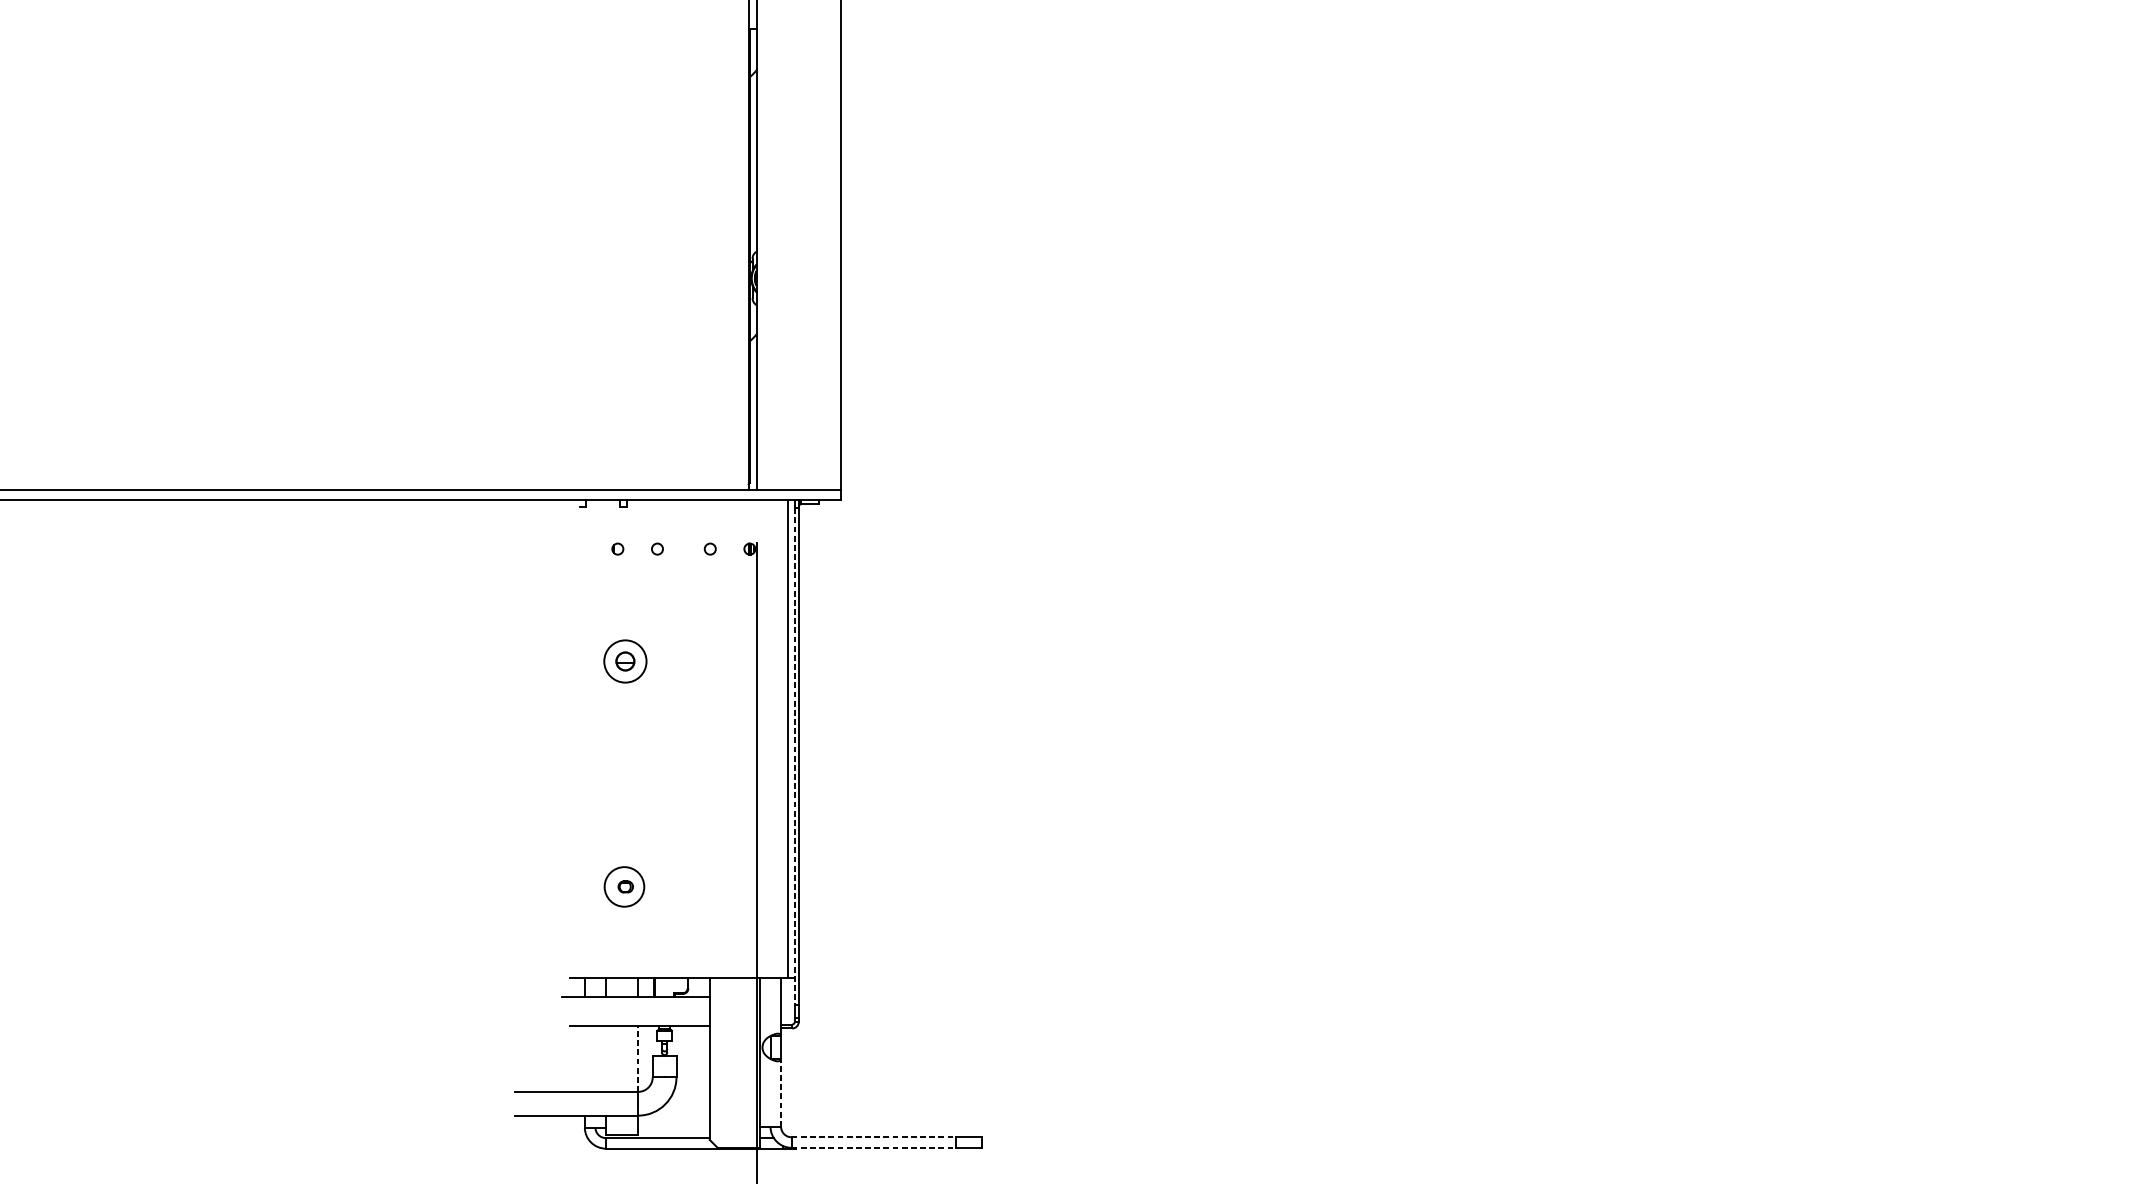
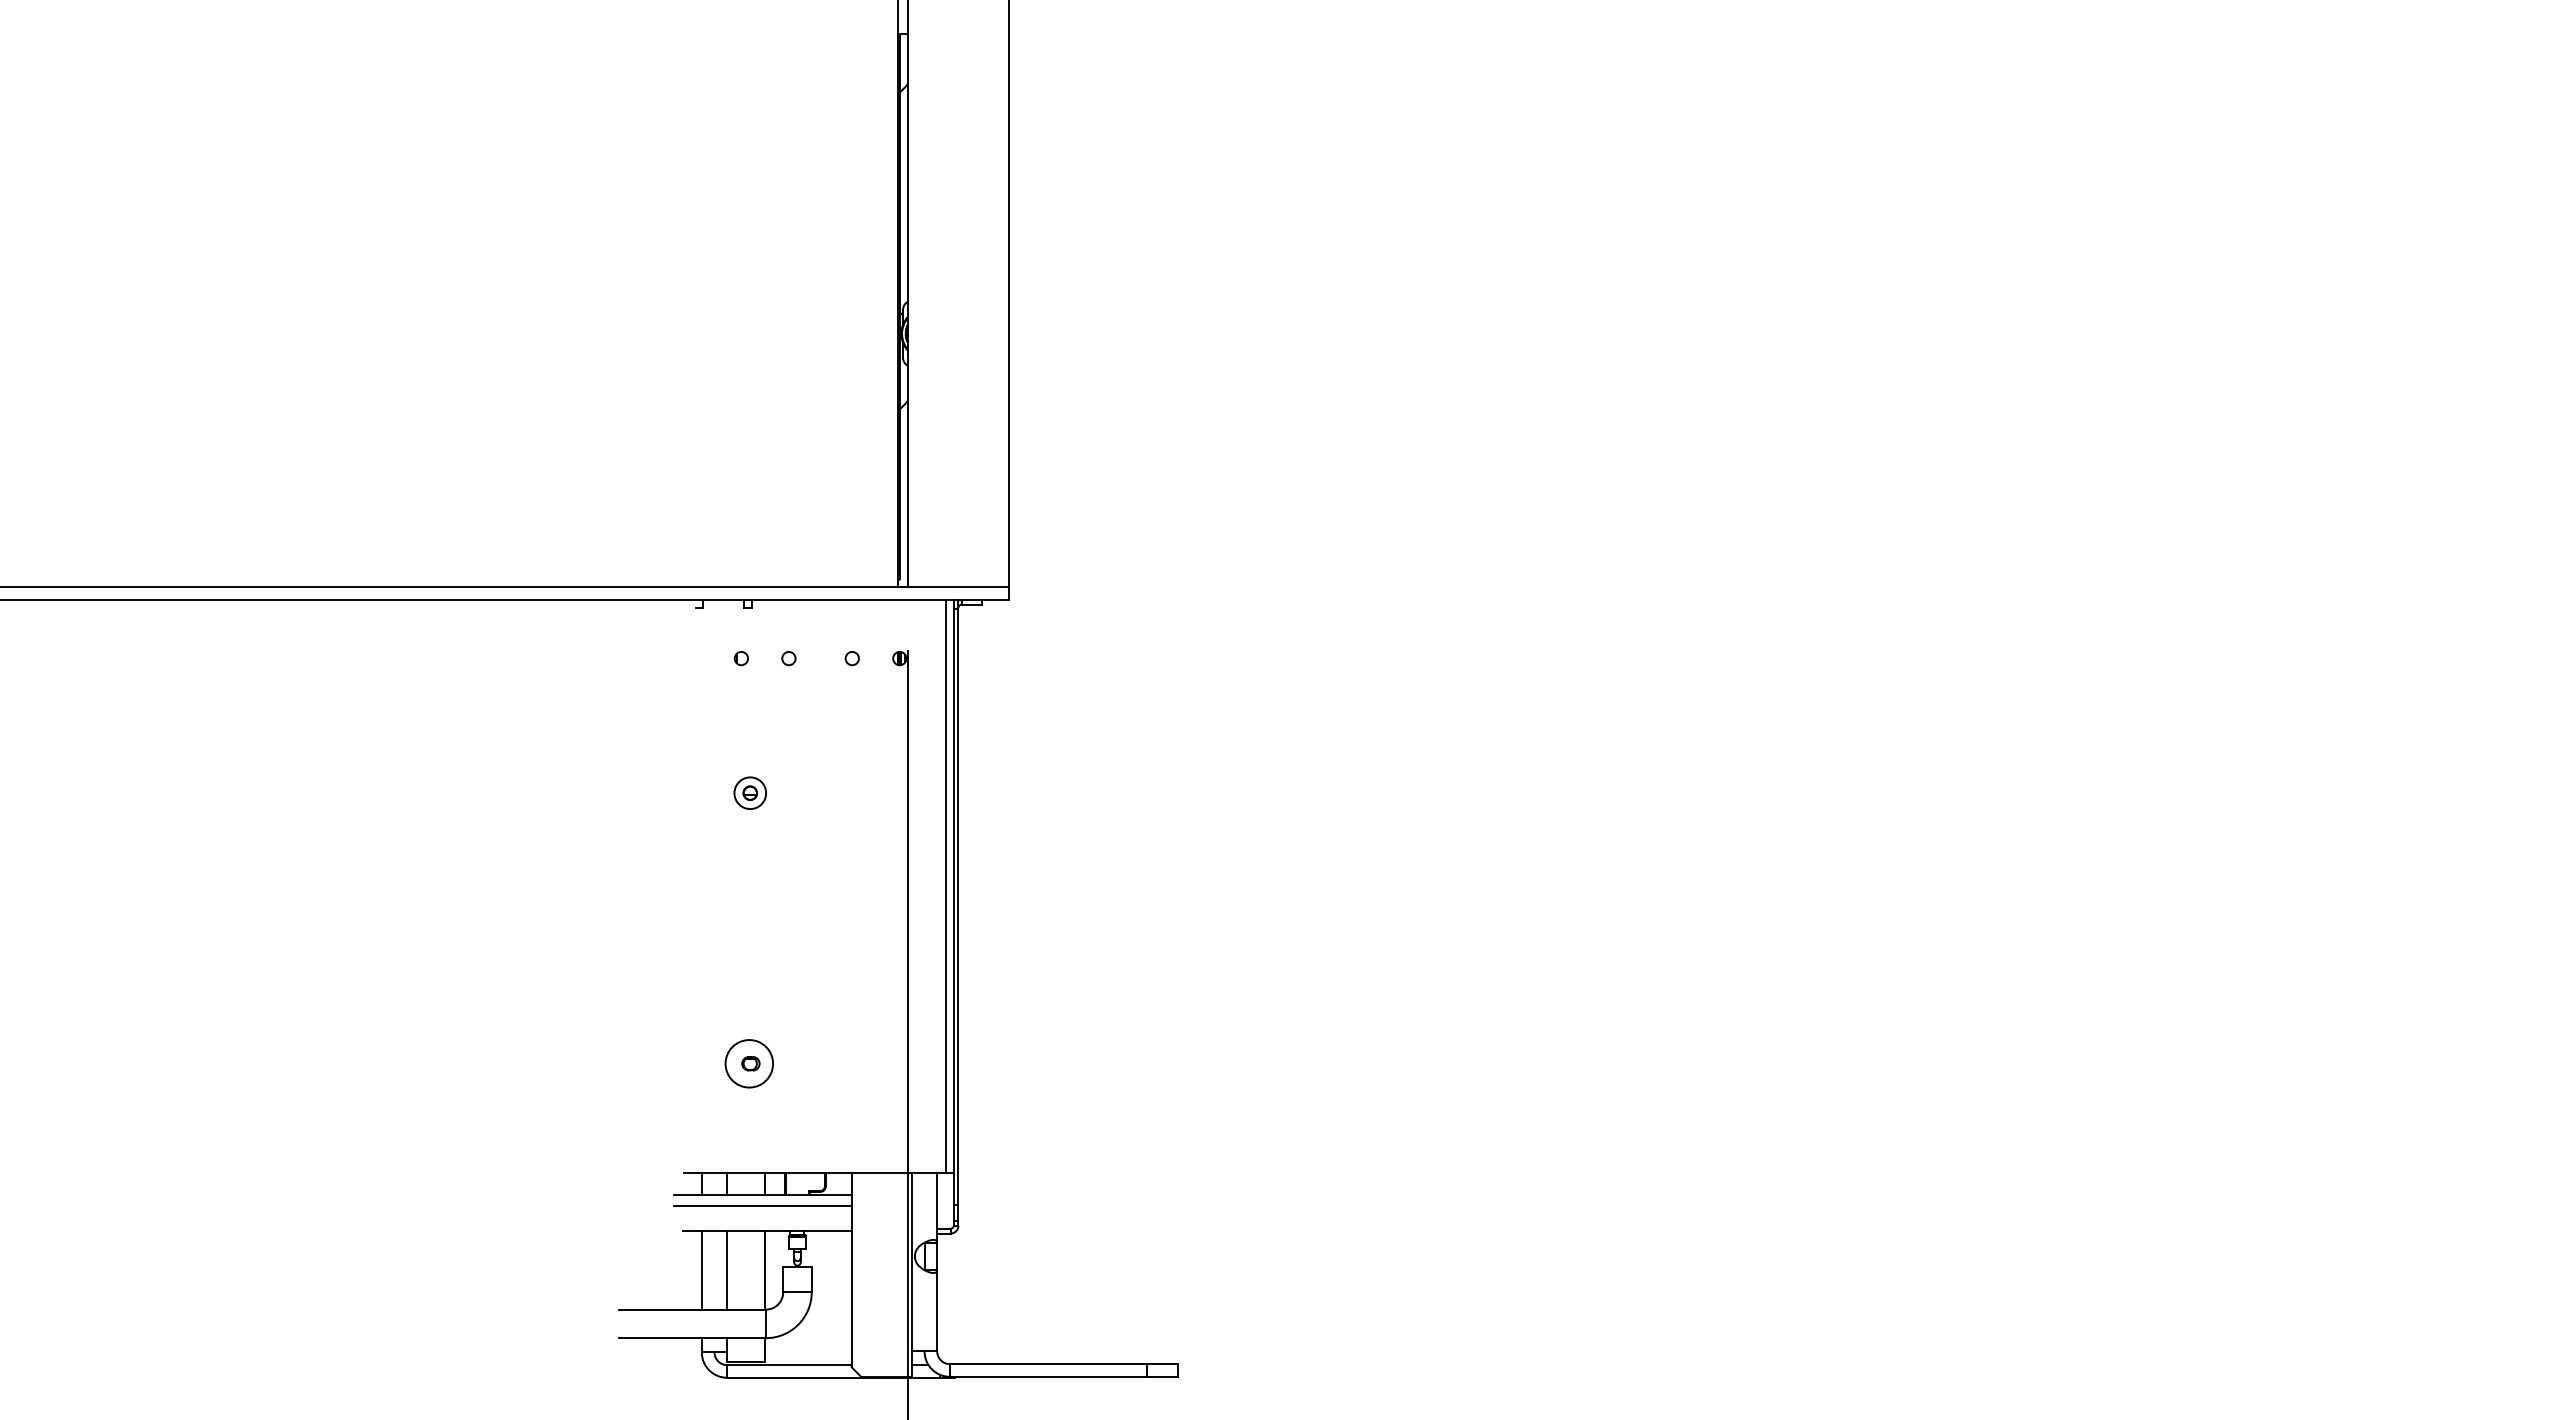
part: (624, 660) -> (749, 792), size x0.62
line: (794, 756) -> (953, 907), dashed -> solid
line: (635, 1005) -> (762, 1206), added
line: (637, 1058) -> (765, 1269), dashed -> solid
line: (584, 1059) -> (701, 1270), added
line: (606, 1059) -> (727, 1270), added
line: (781, 1092) -> (937, 1310), dashed -> solid
line: (873, 1137) -> (1048, 1364), dashed -> solid
line: (873, 1147) -> (1048, 1376), dashed -> solid

